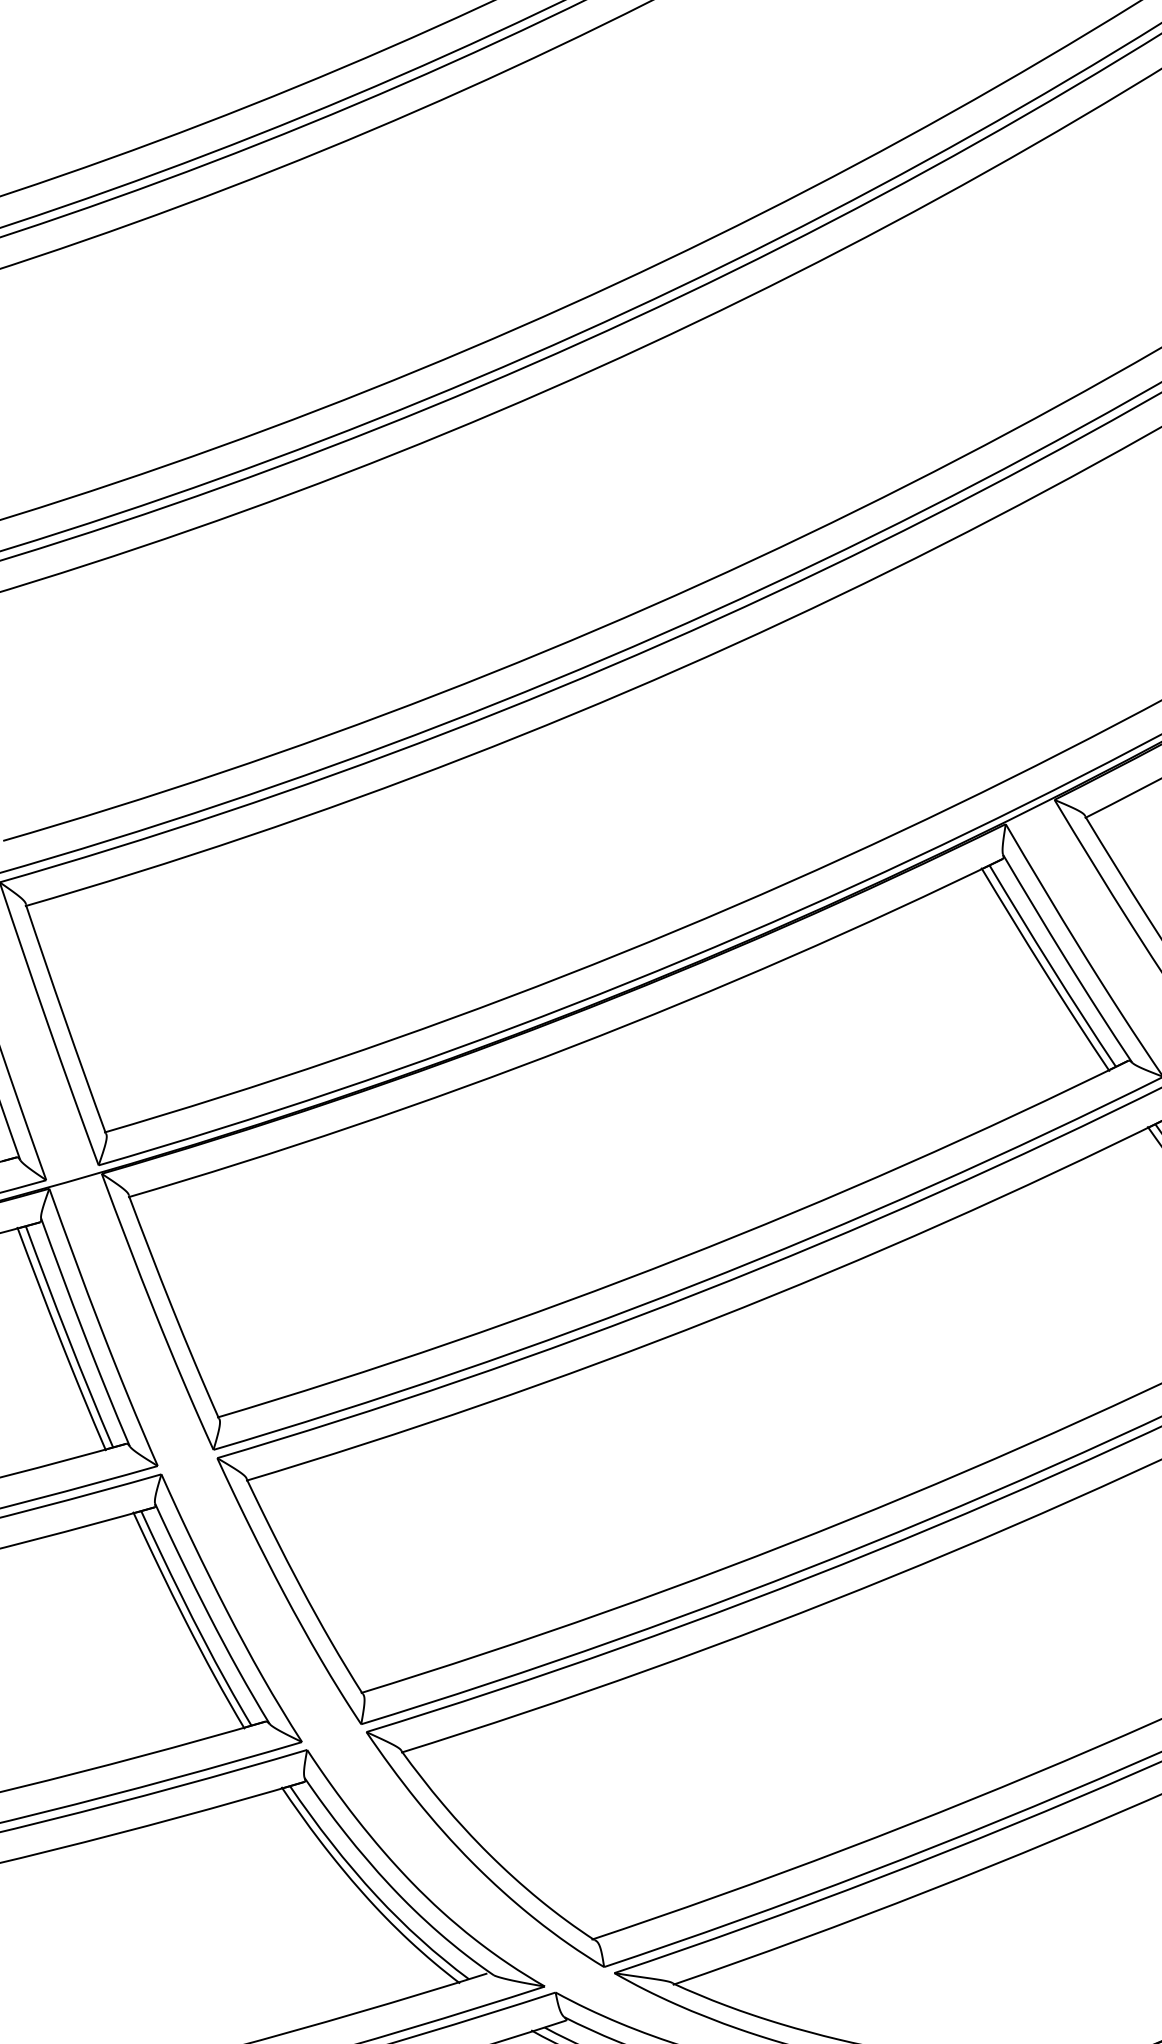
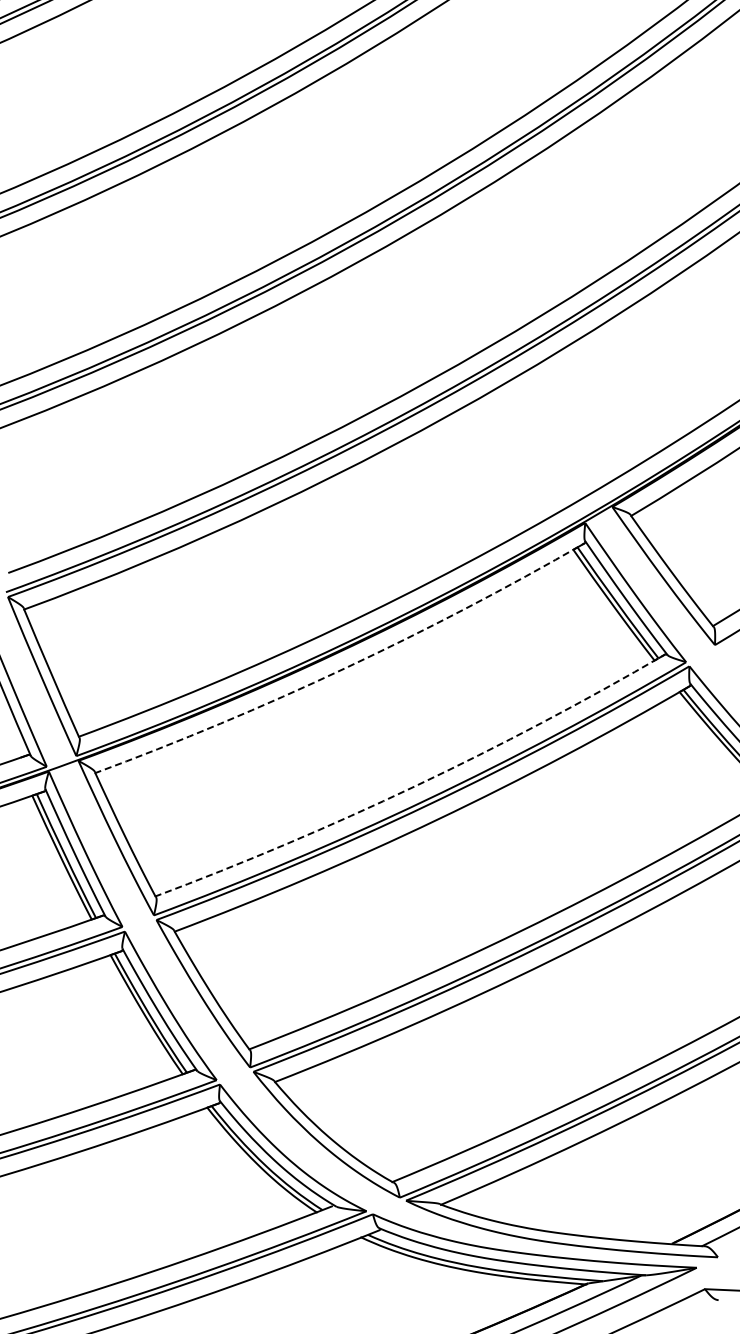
arc: (572, 1046) -> (344, 668), solid -> dashed
arc: (680, 1258) -> (415, 786), solid -> dashed

